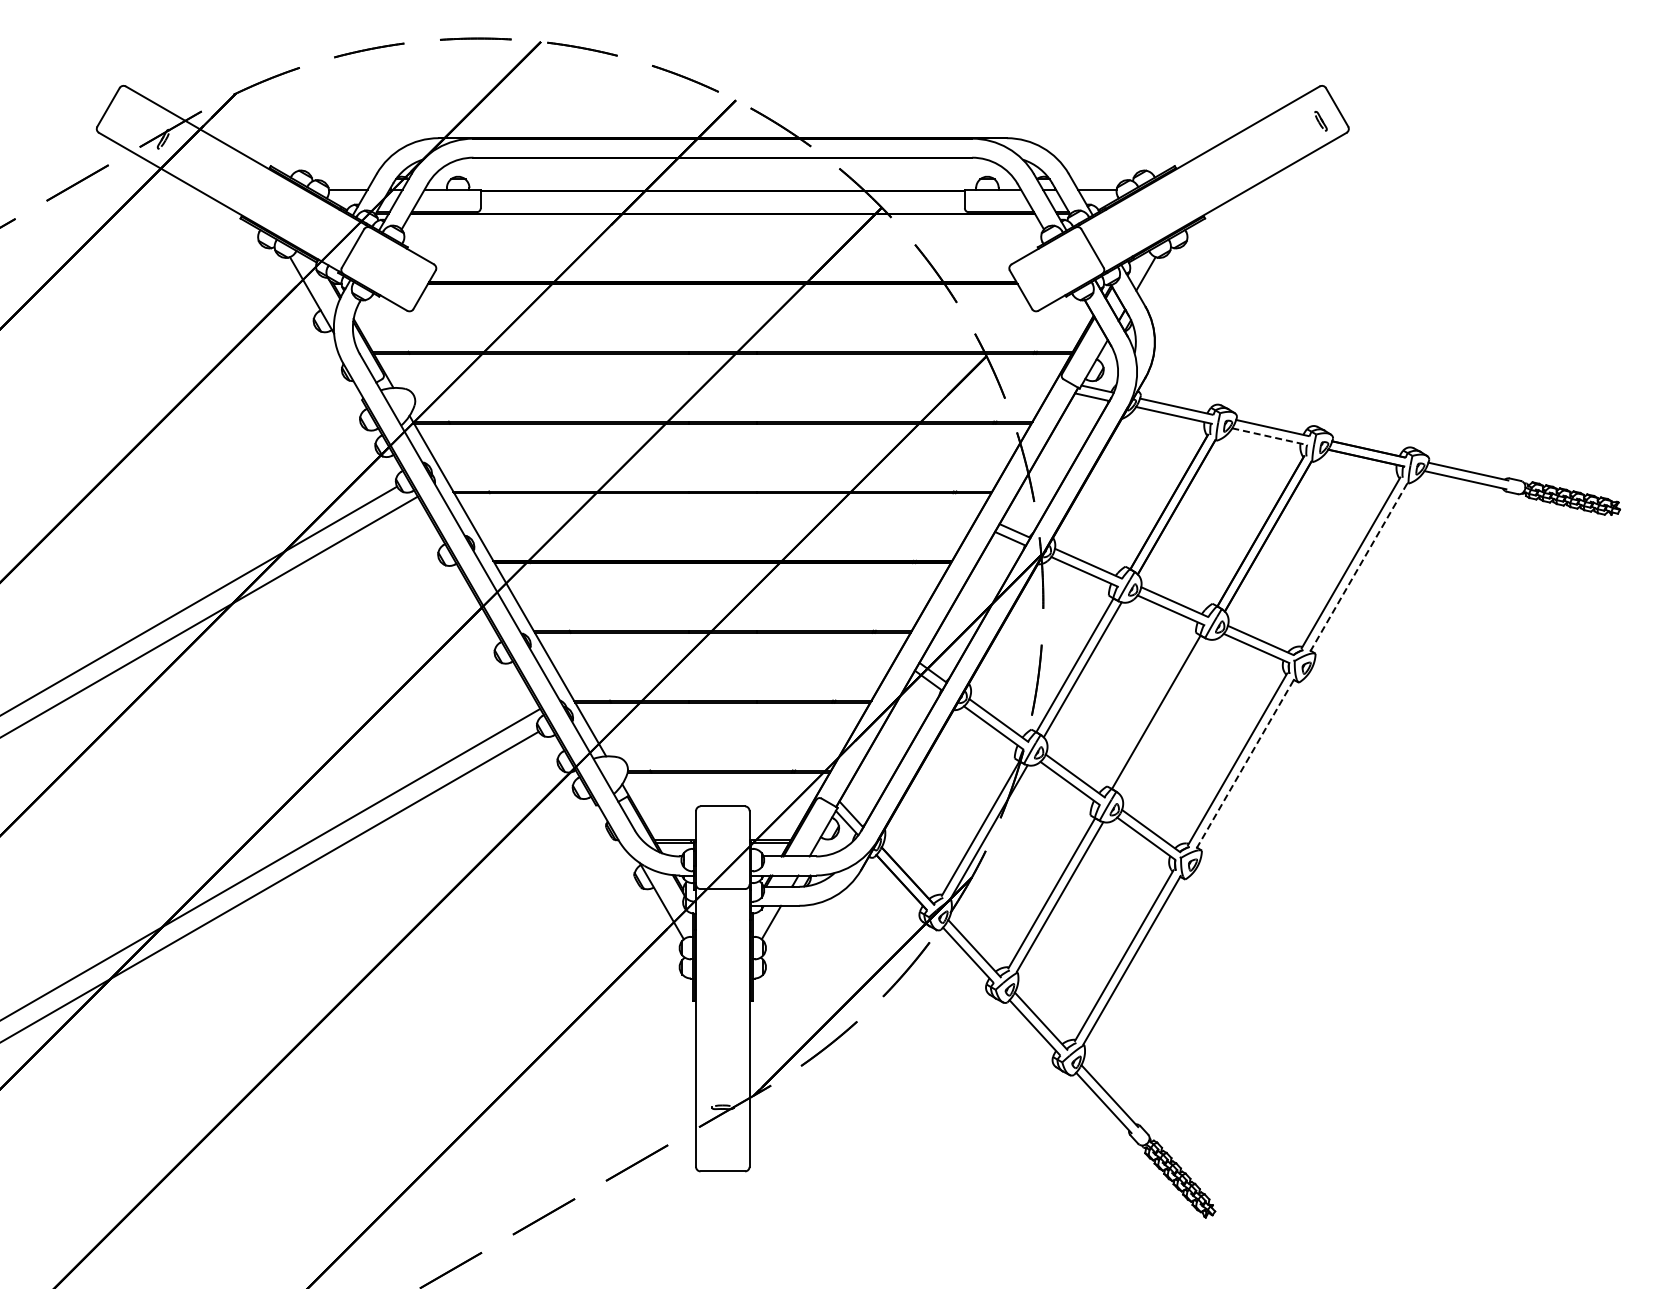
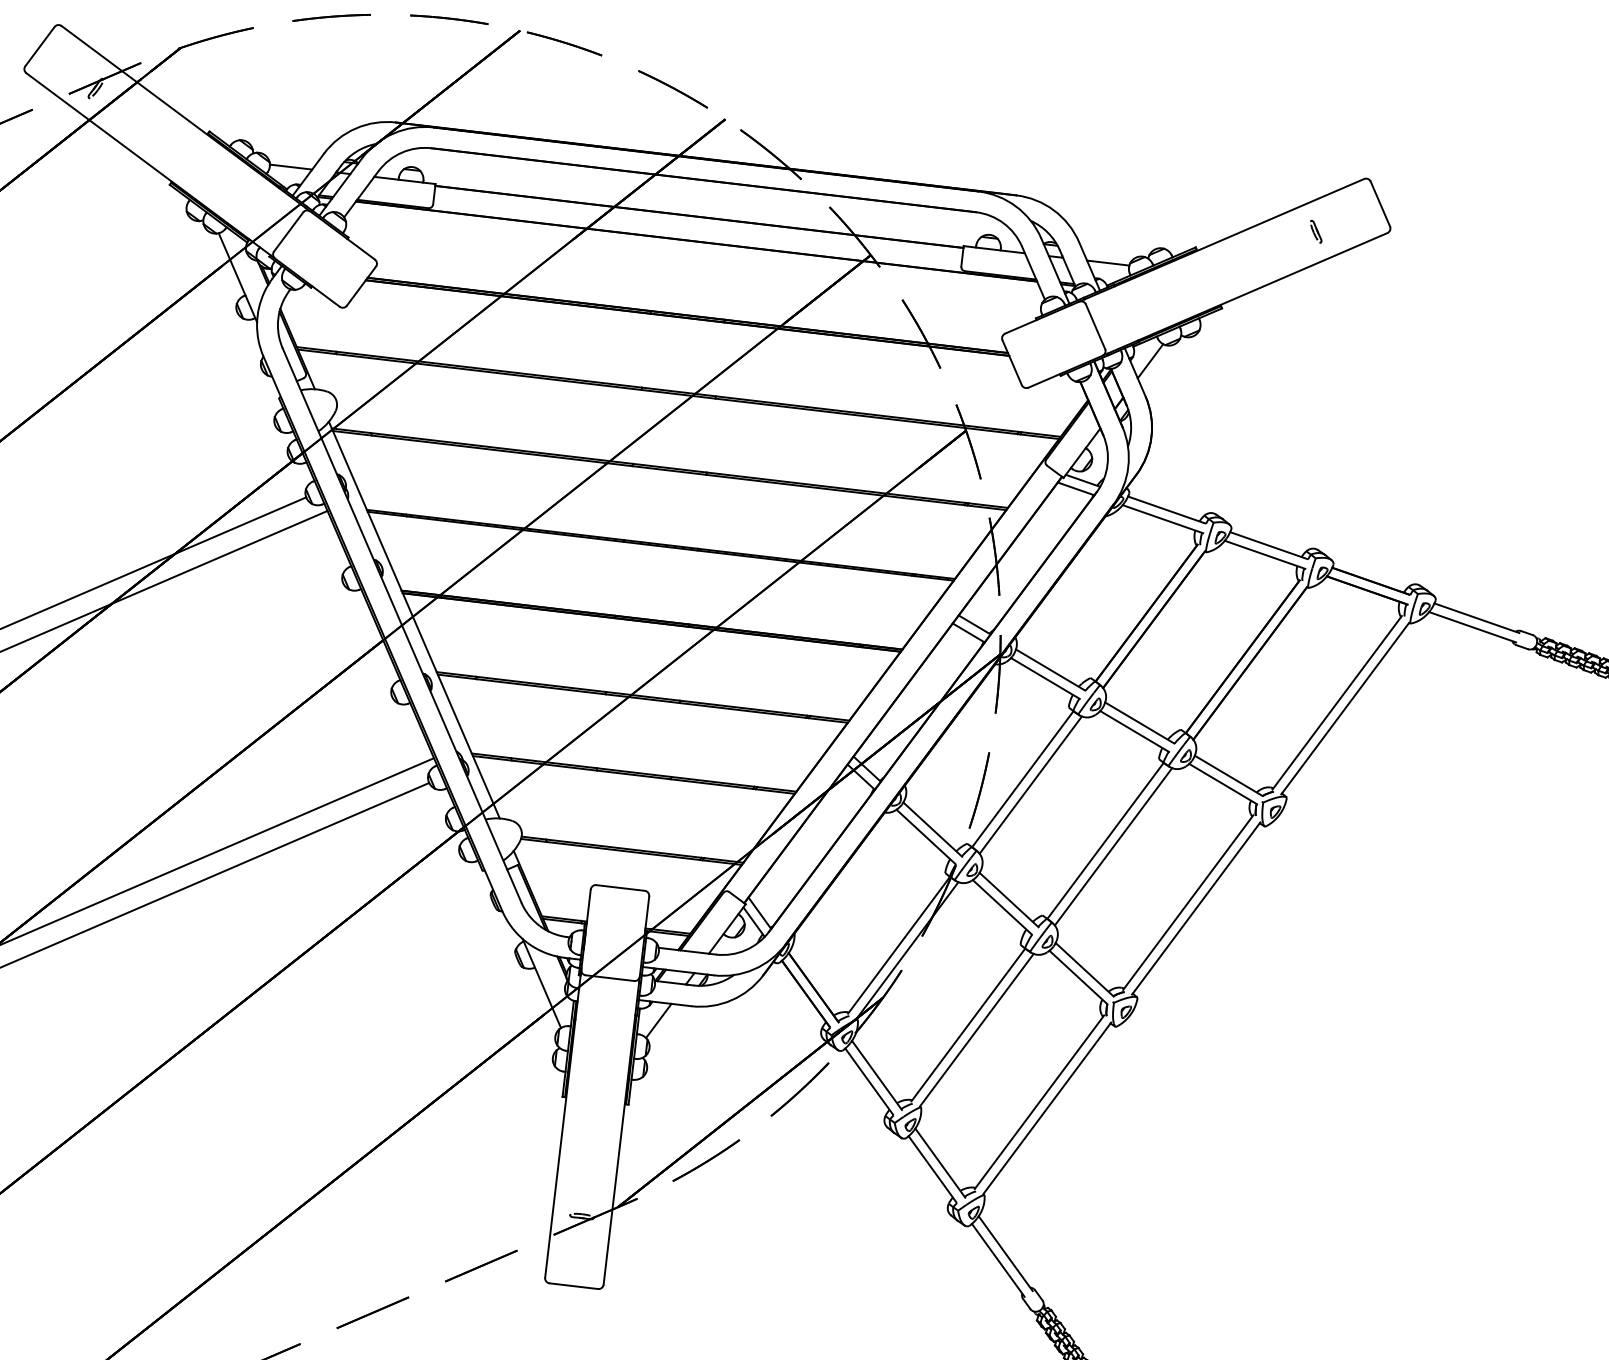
part: (1320, 121) -> (1315, 231), moved
line: (1270, 436) -> (1265, 554), dashed -> solid
line: (1359, 566) -> (1345, 707), dashed -> solid
line: (1163, 716) -> (1112, 846), added
line: (1245, 763) -> (1196, 908), dashed -> solid

